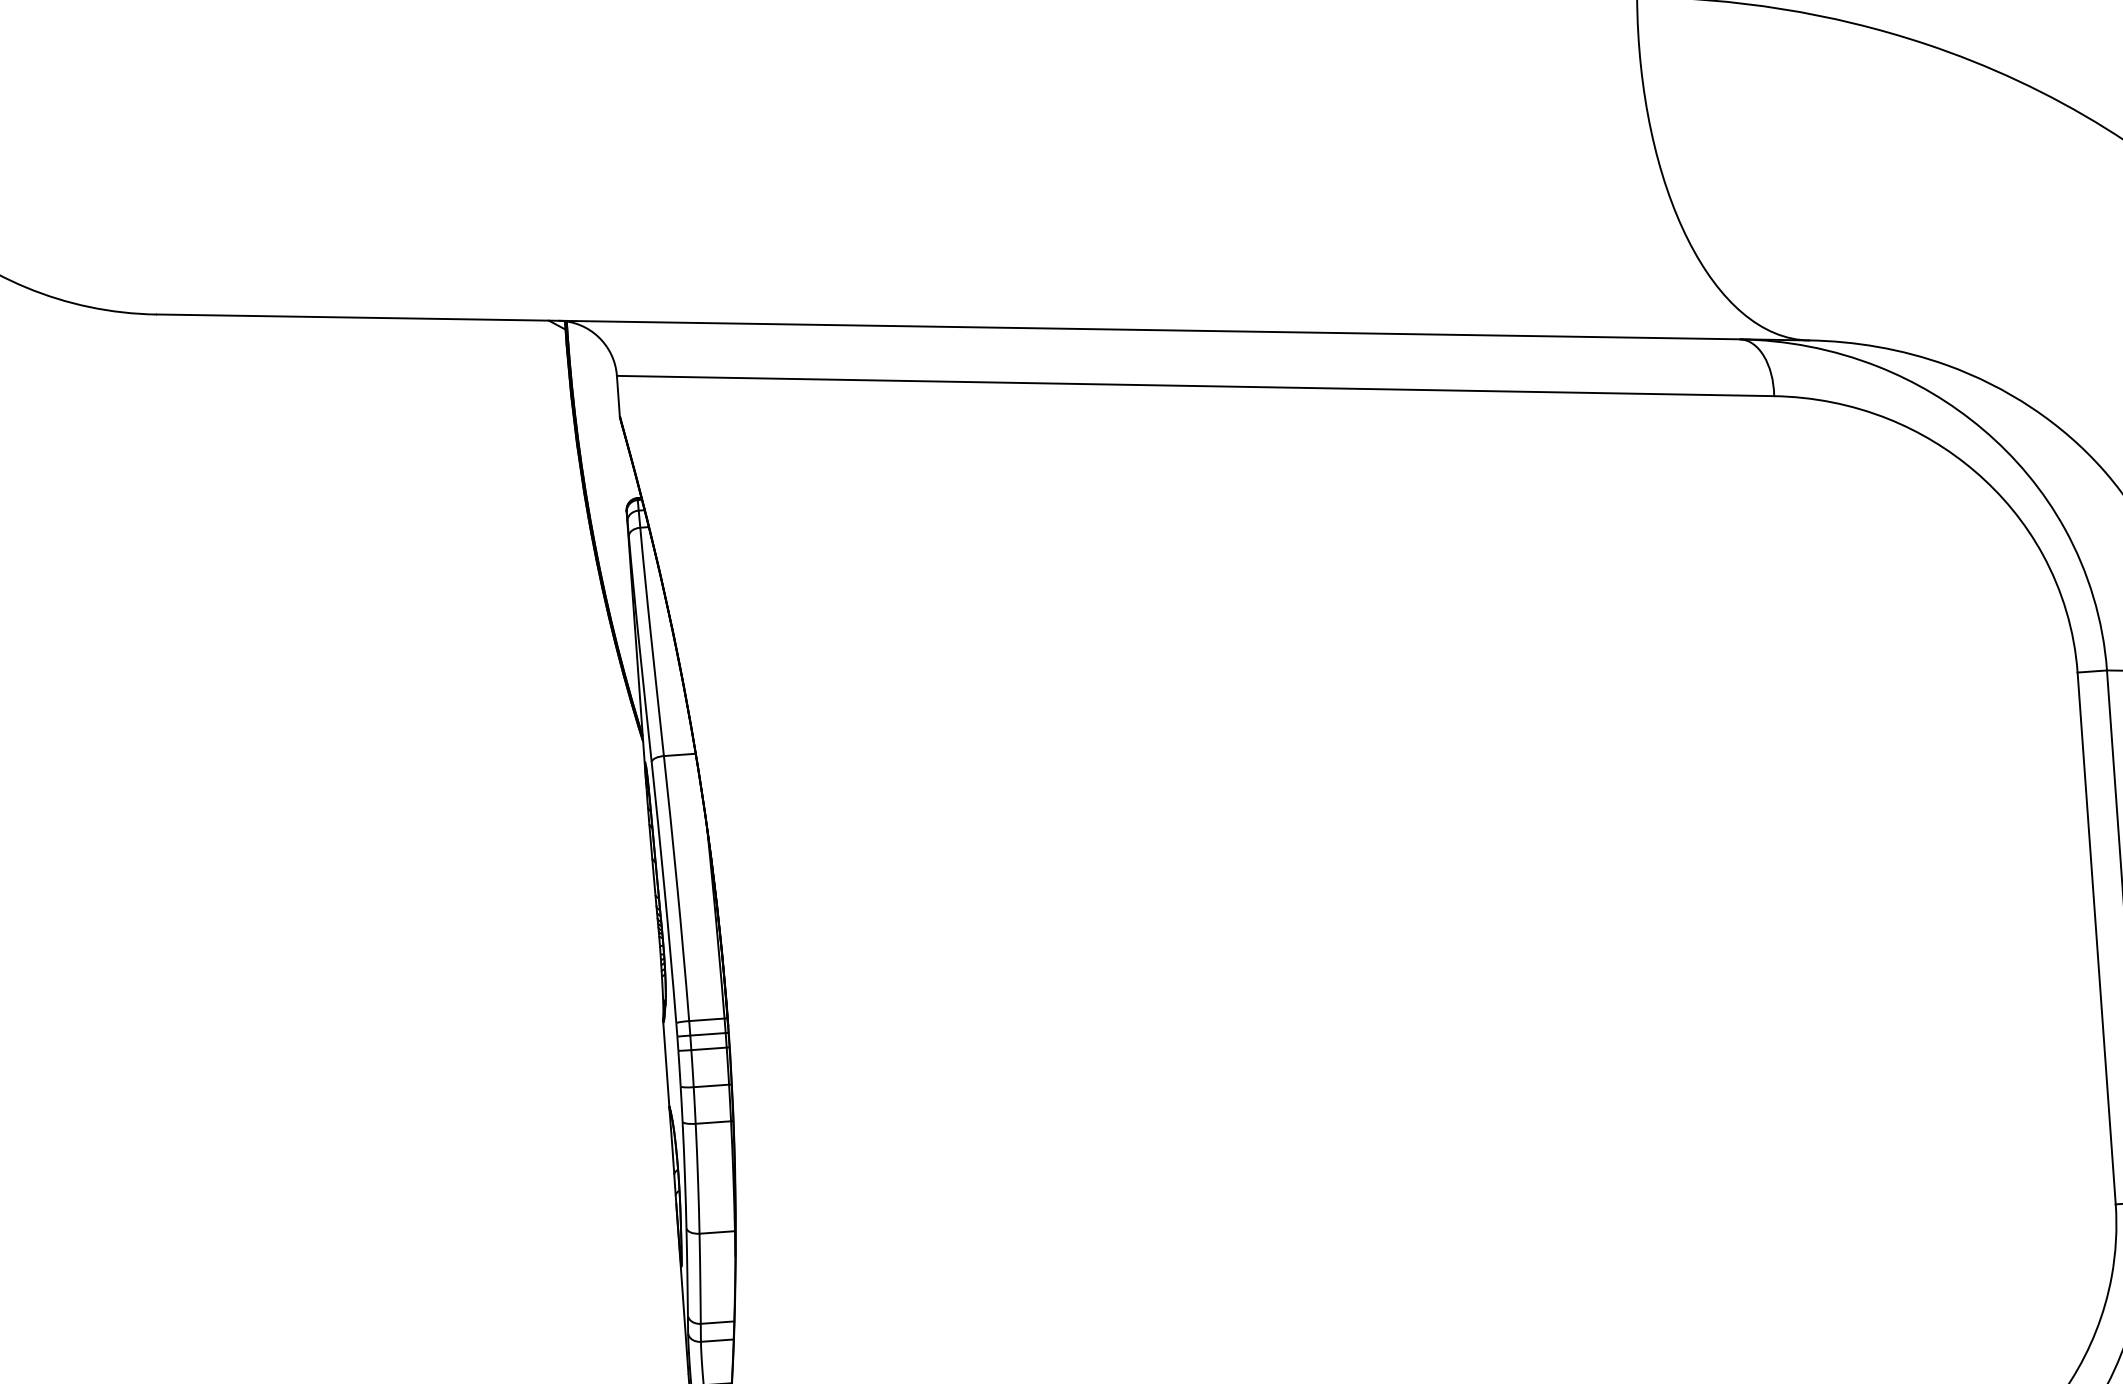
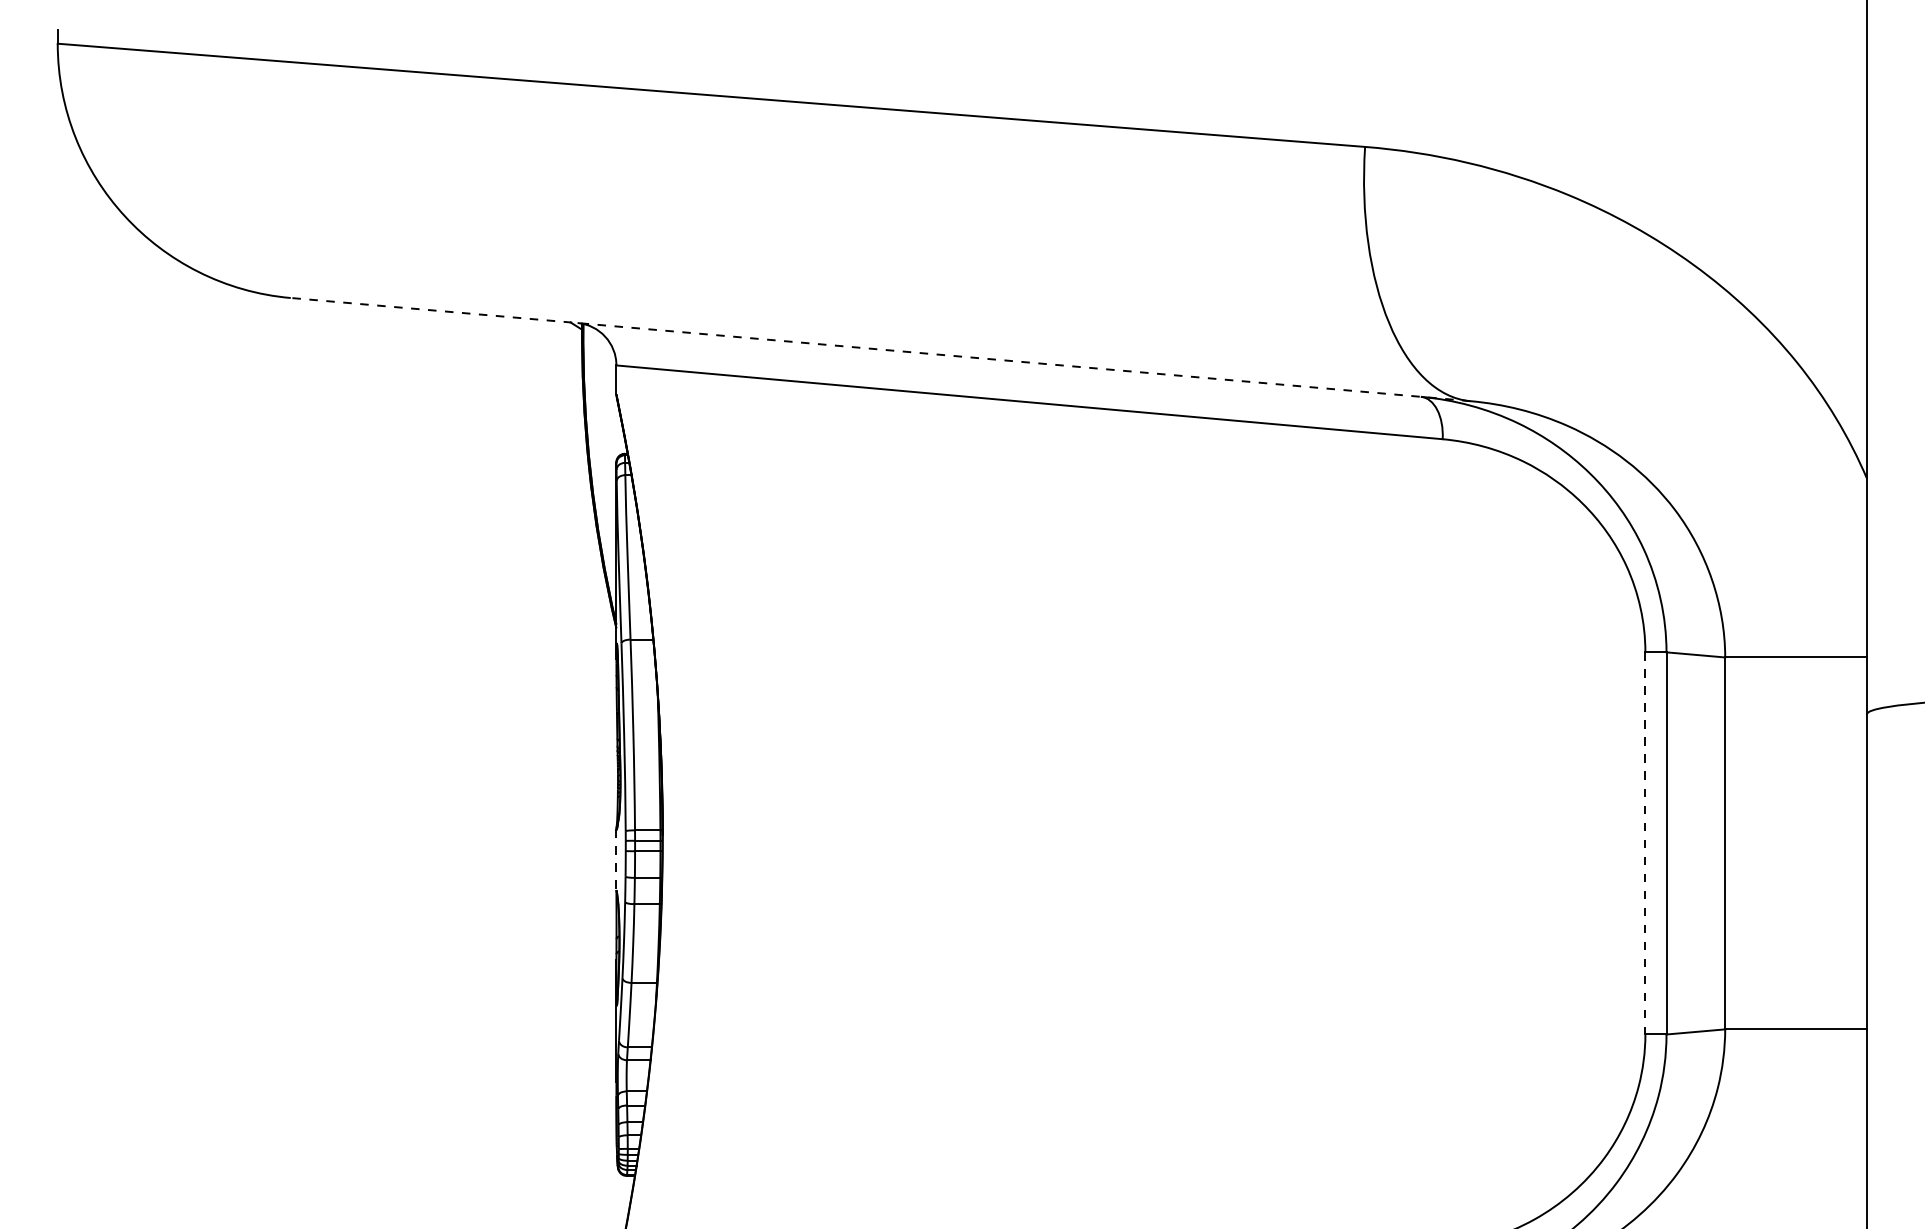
line: (982, 327) -> (880, 349), solid -> dashed
line: (2096, 938) -> (1645, 843), solid -> dashed
line: (666, 1066) -> (616, 861), solid -> dashed

